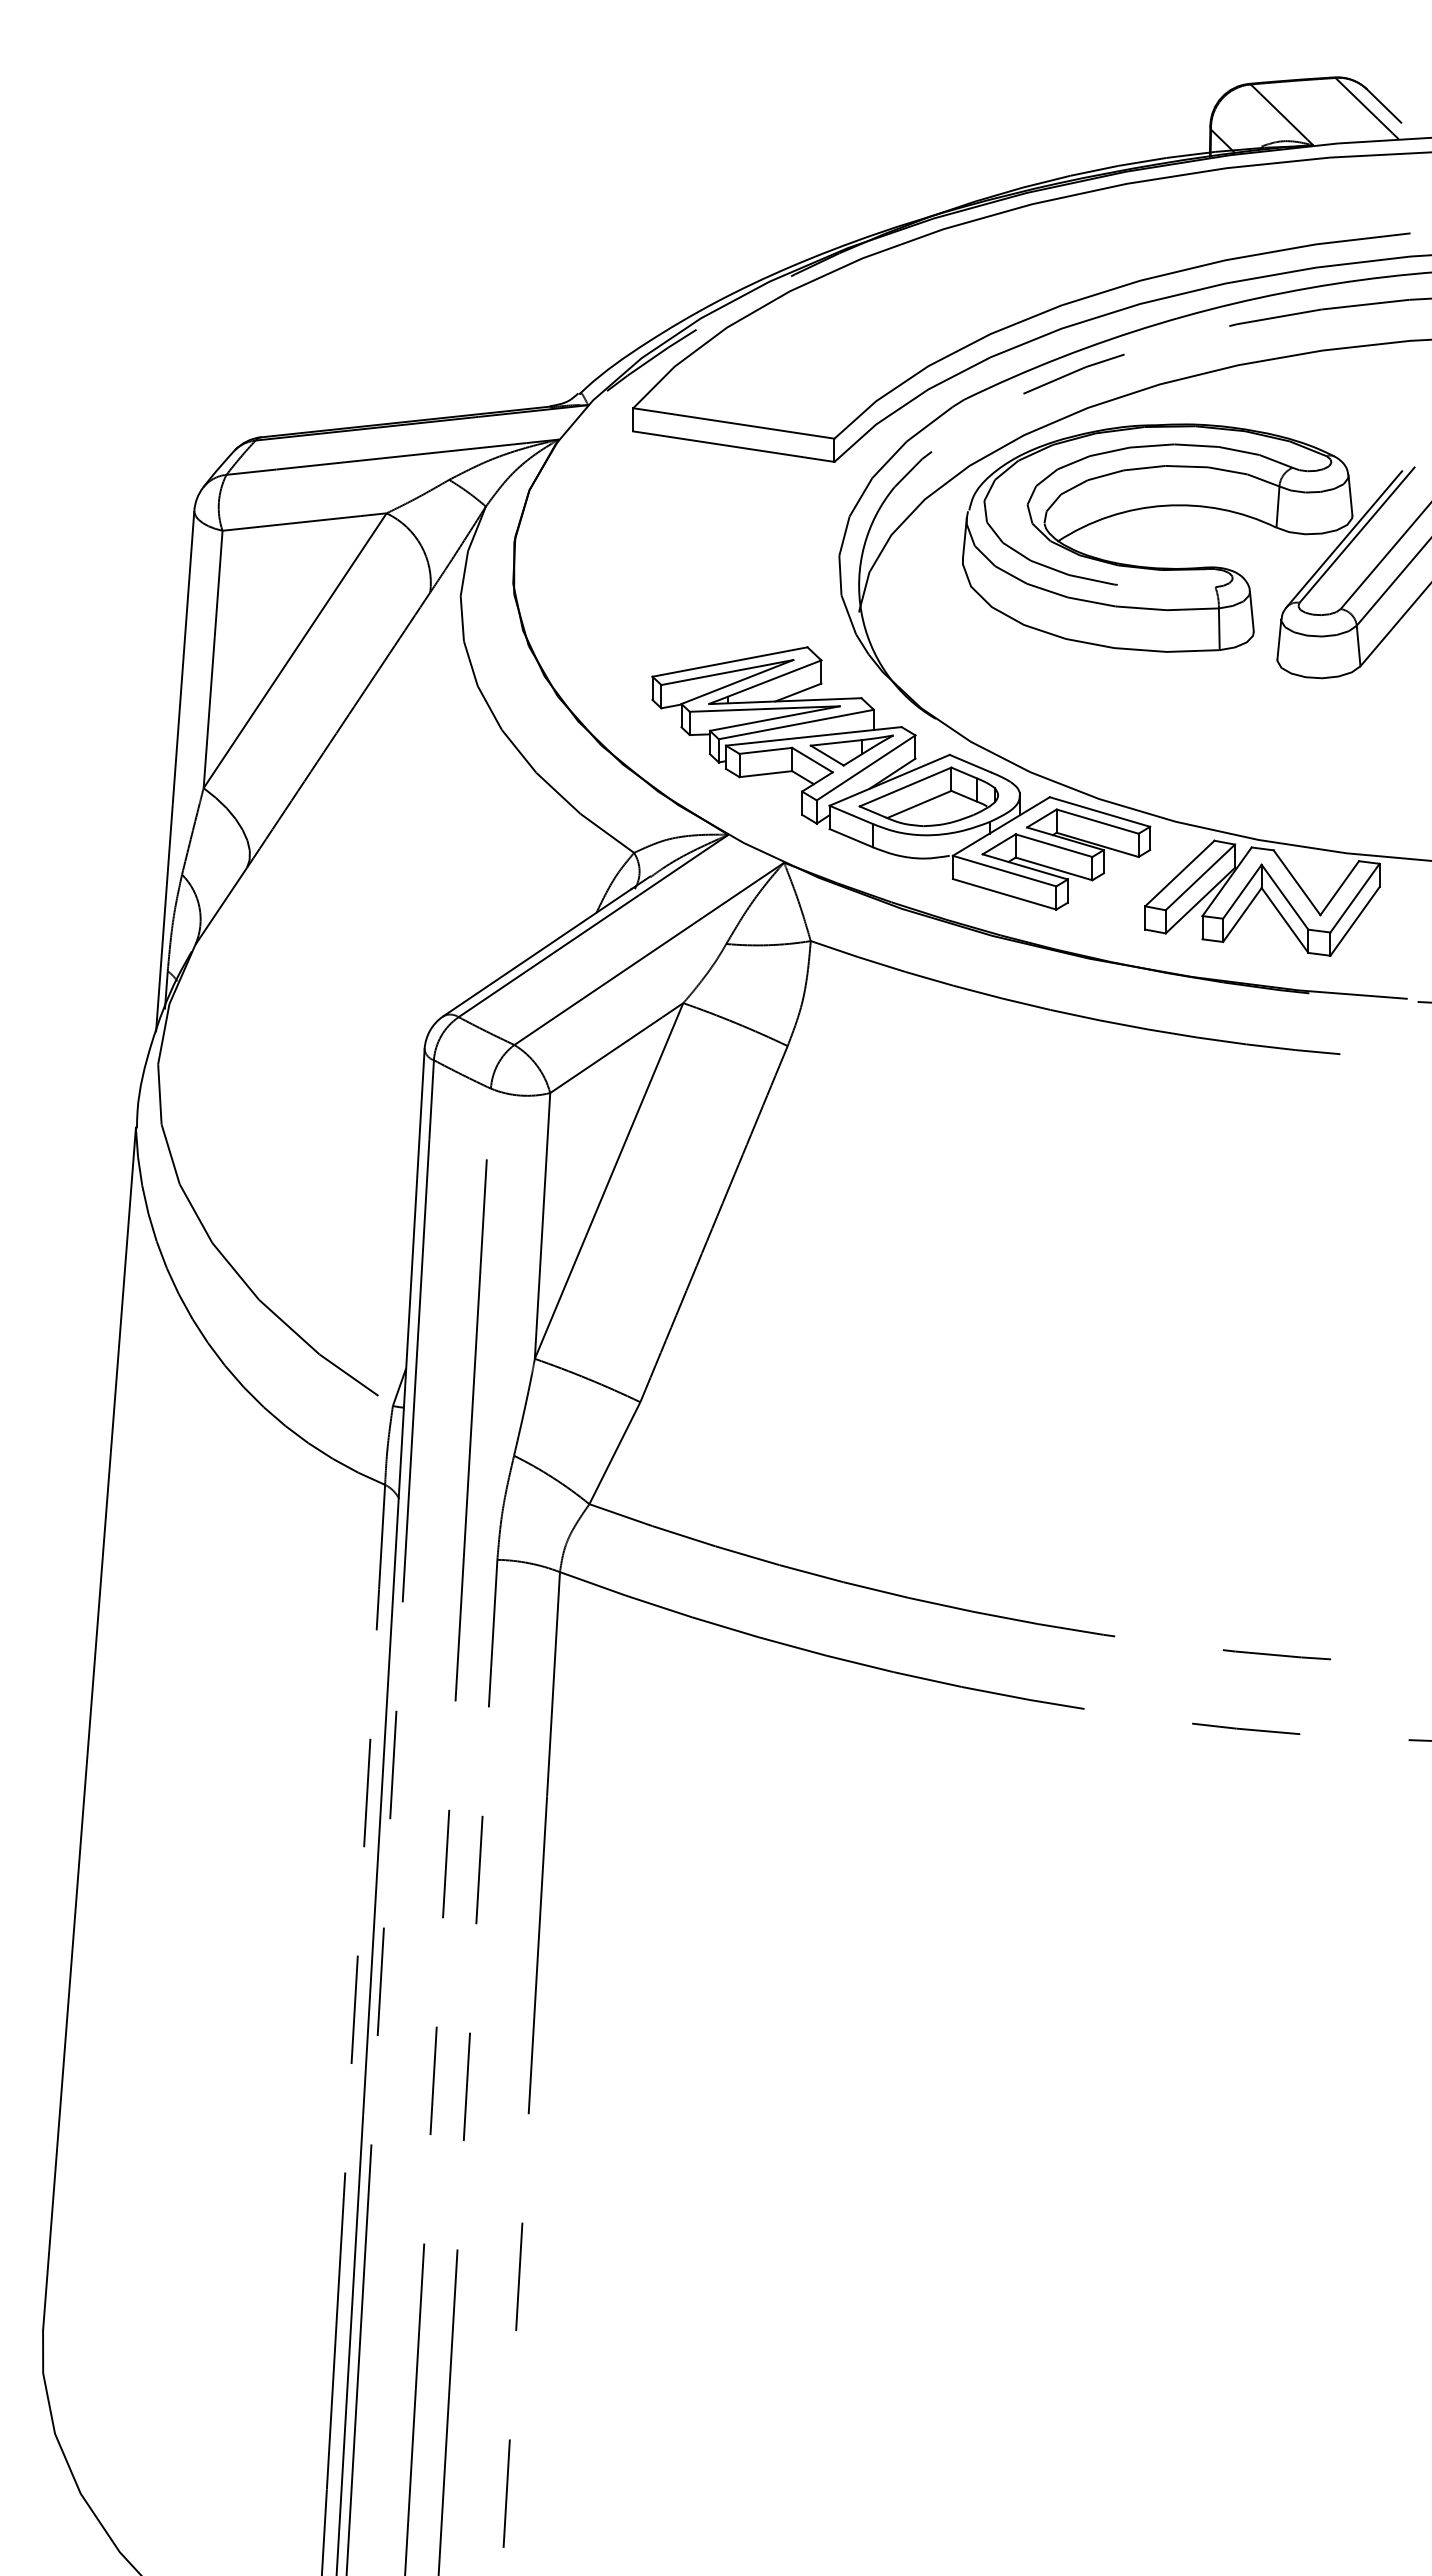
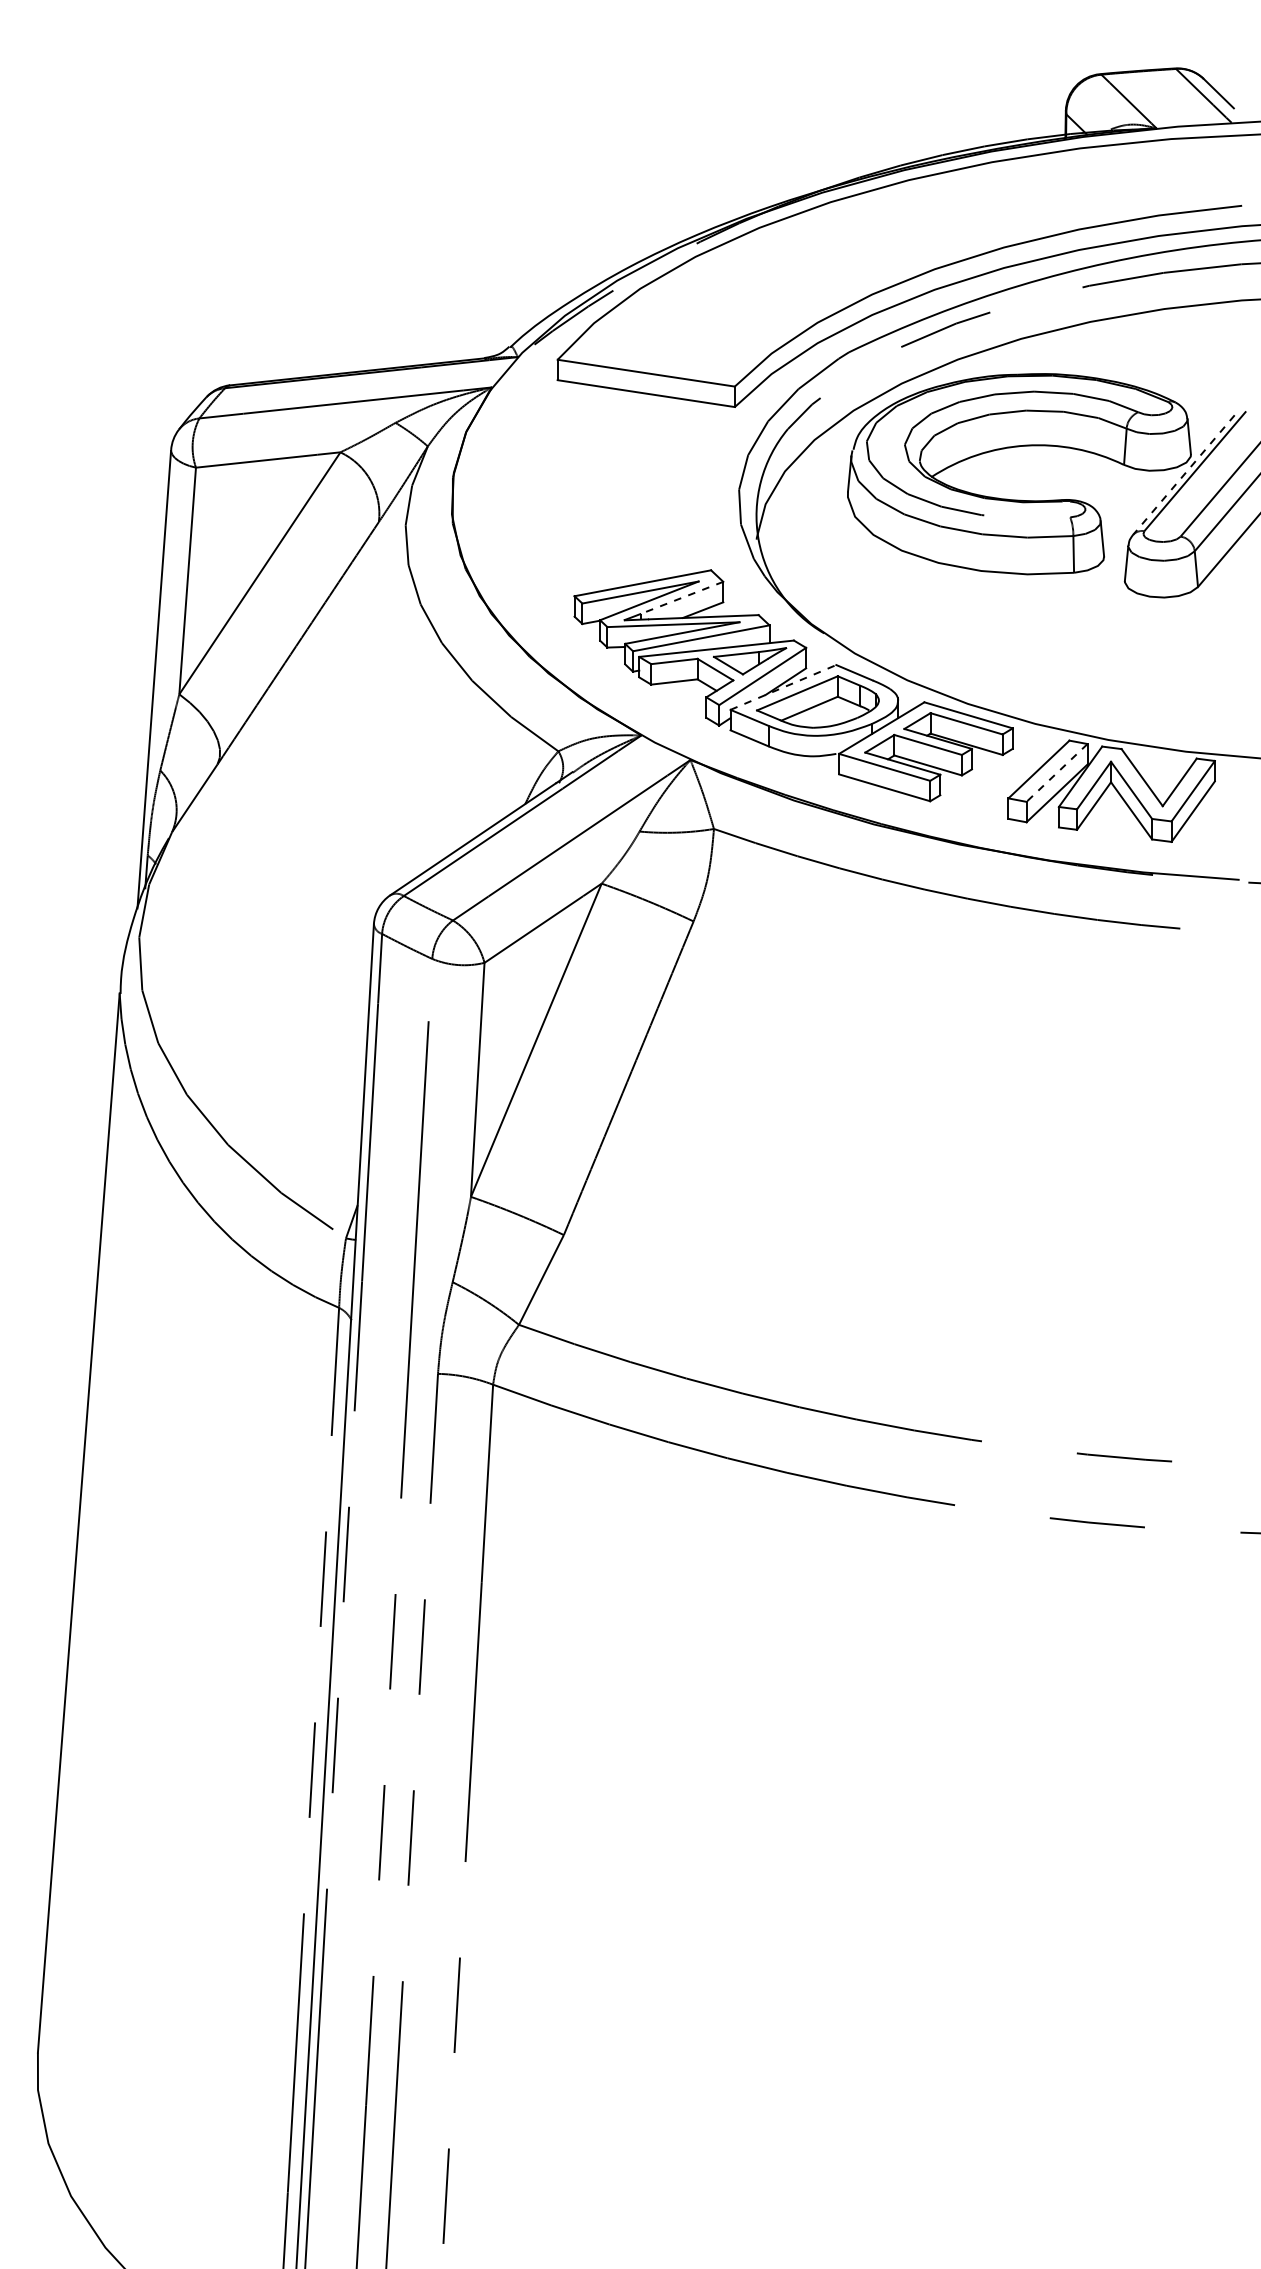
line: (1344, 539) -> (1183, 475), solid -> dashed
line: (774, 678) -> (682, 597), solid -> dashed
line: (890, 780) -> (784, 687), solid -> dashed
line: (1200, 877) -> (1057, 773), solid -> dashed

